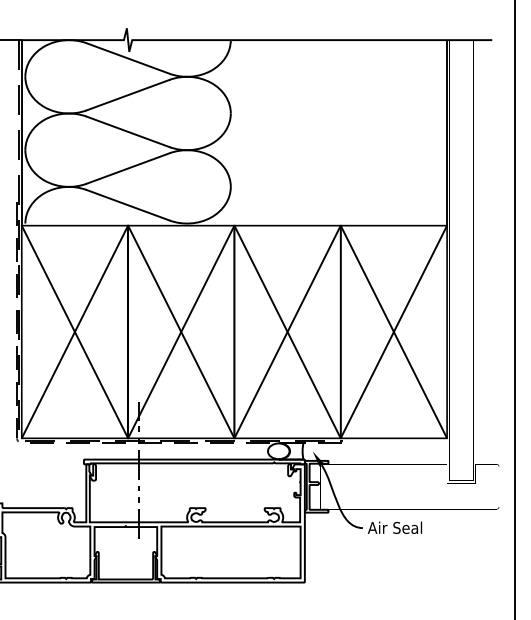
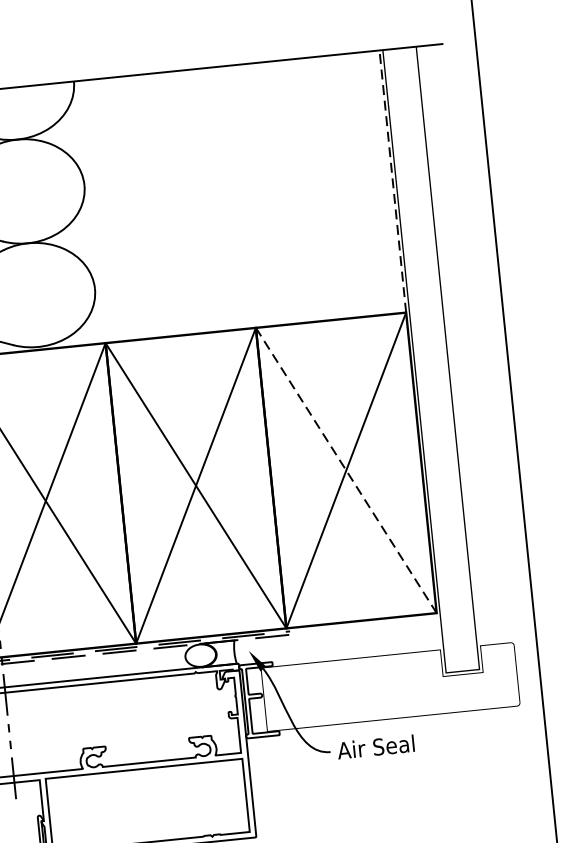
line: (447, 132) -> (393, 180), solid -> dashed
line: (393, 332) -> (345, 471), solid -> dashed

